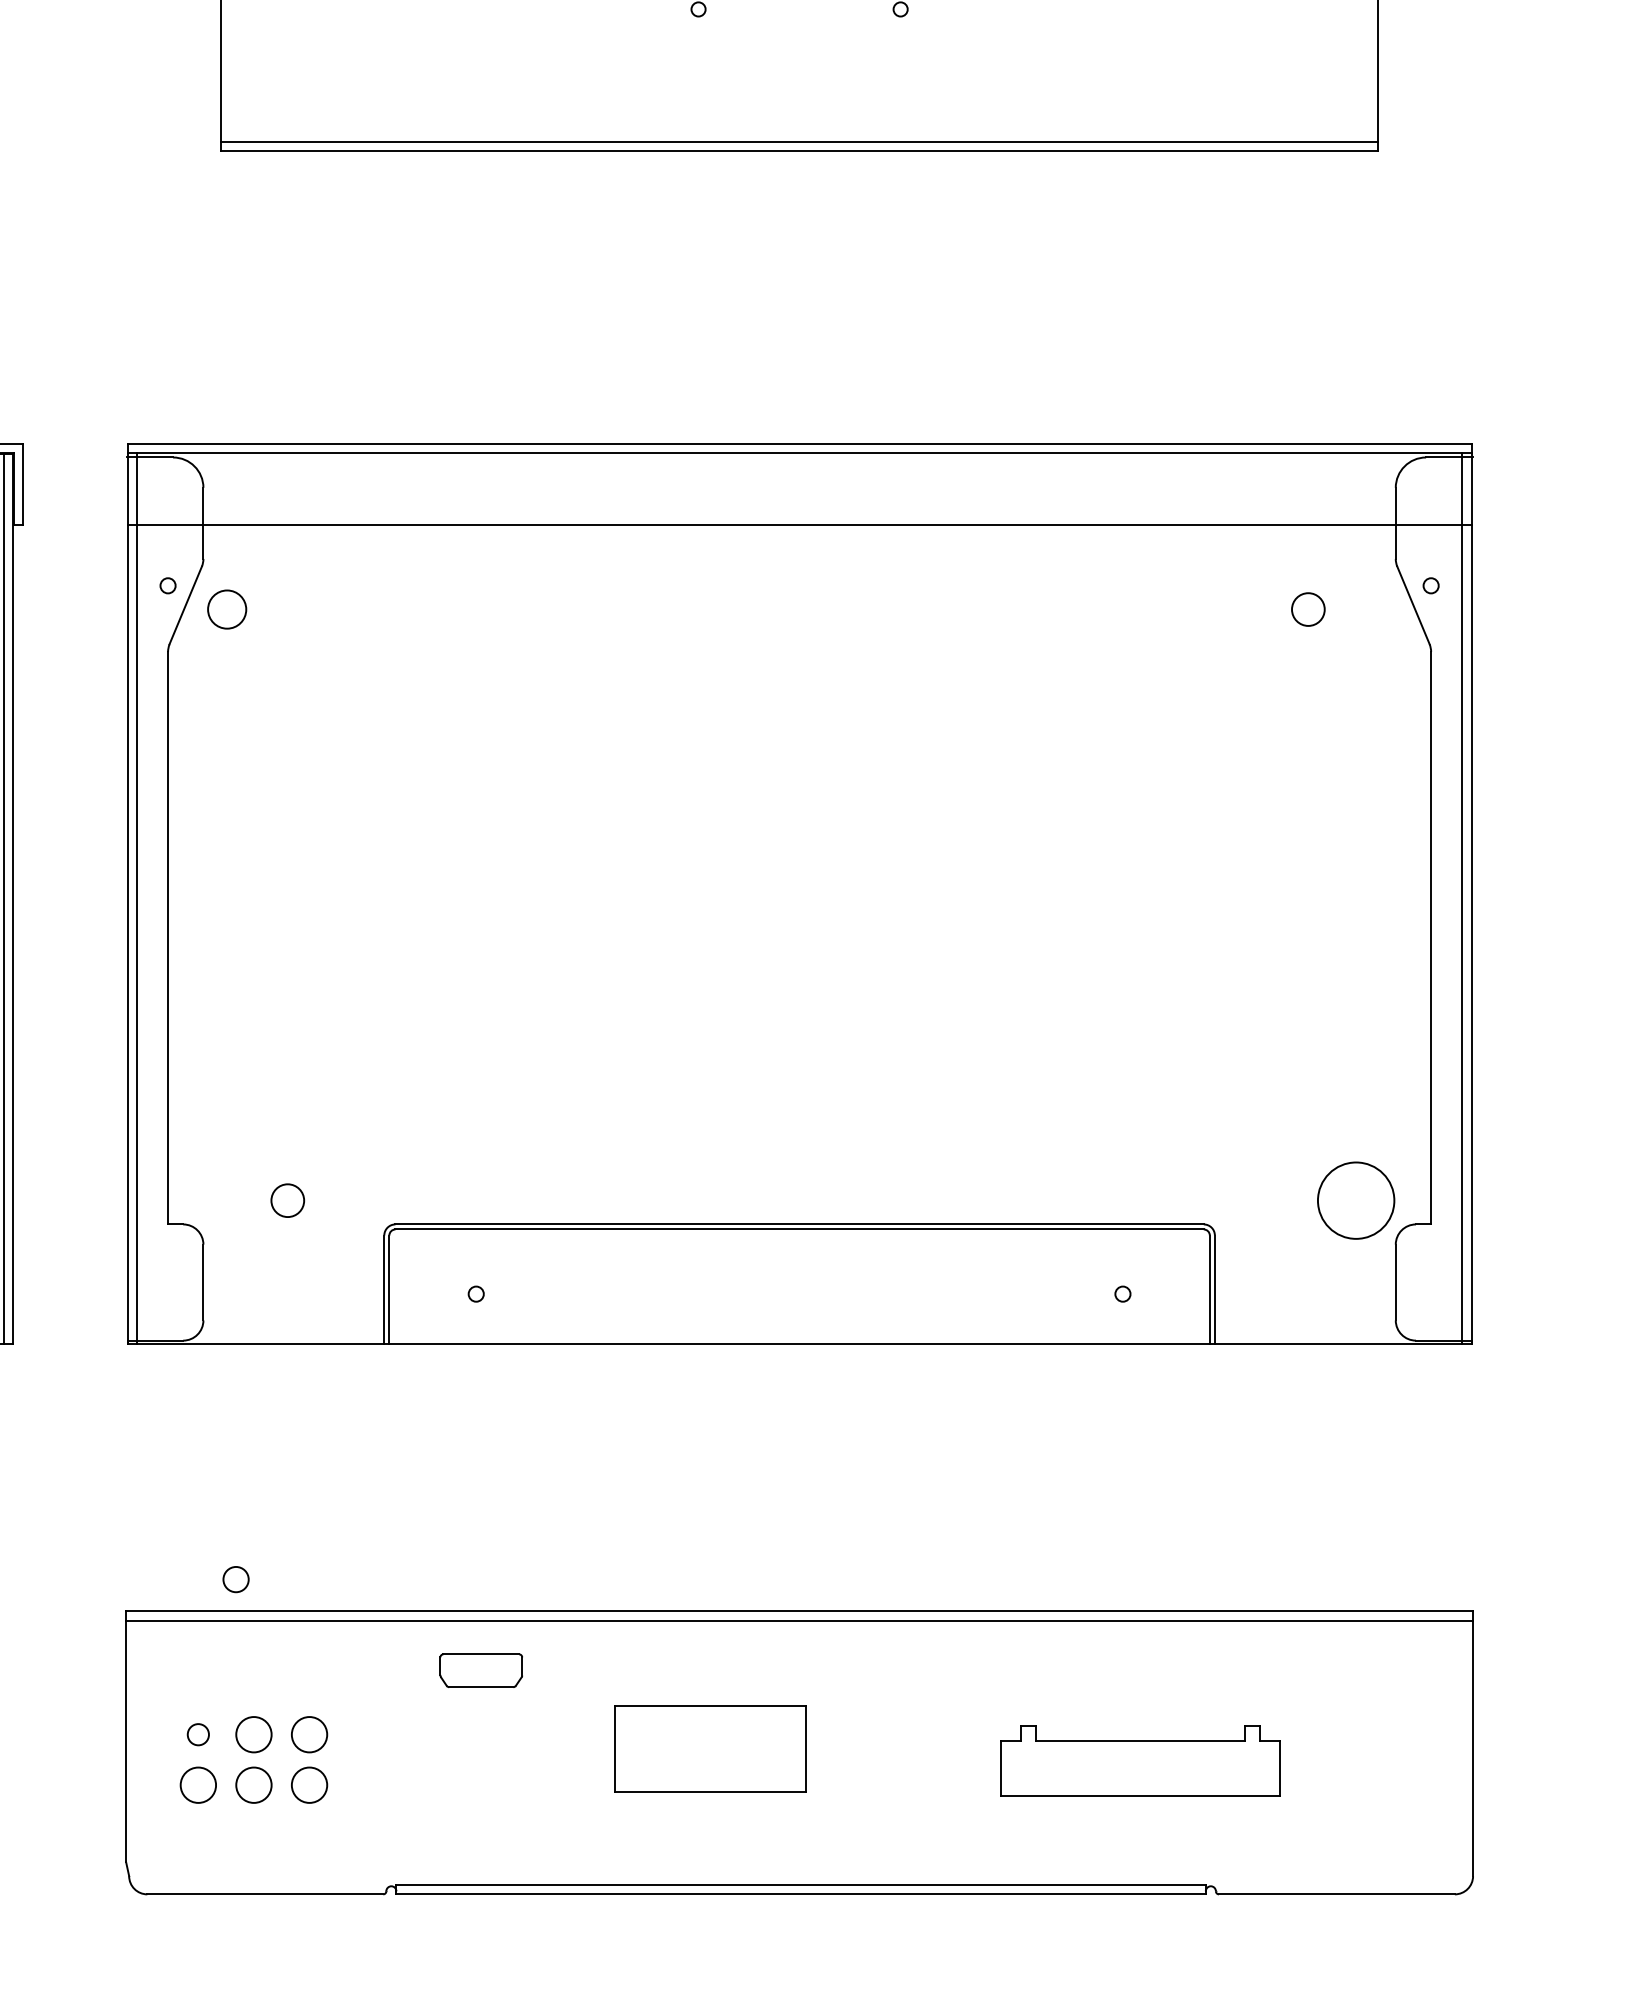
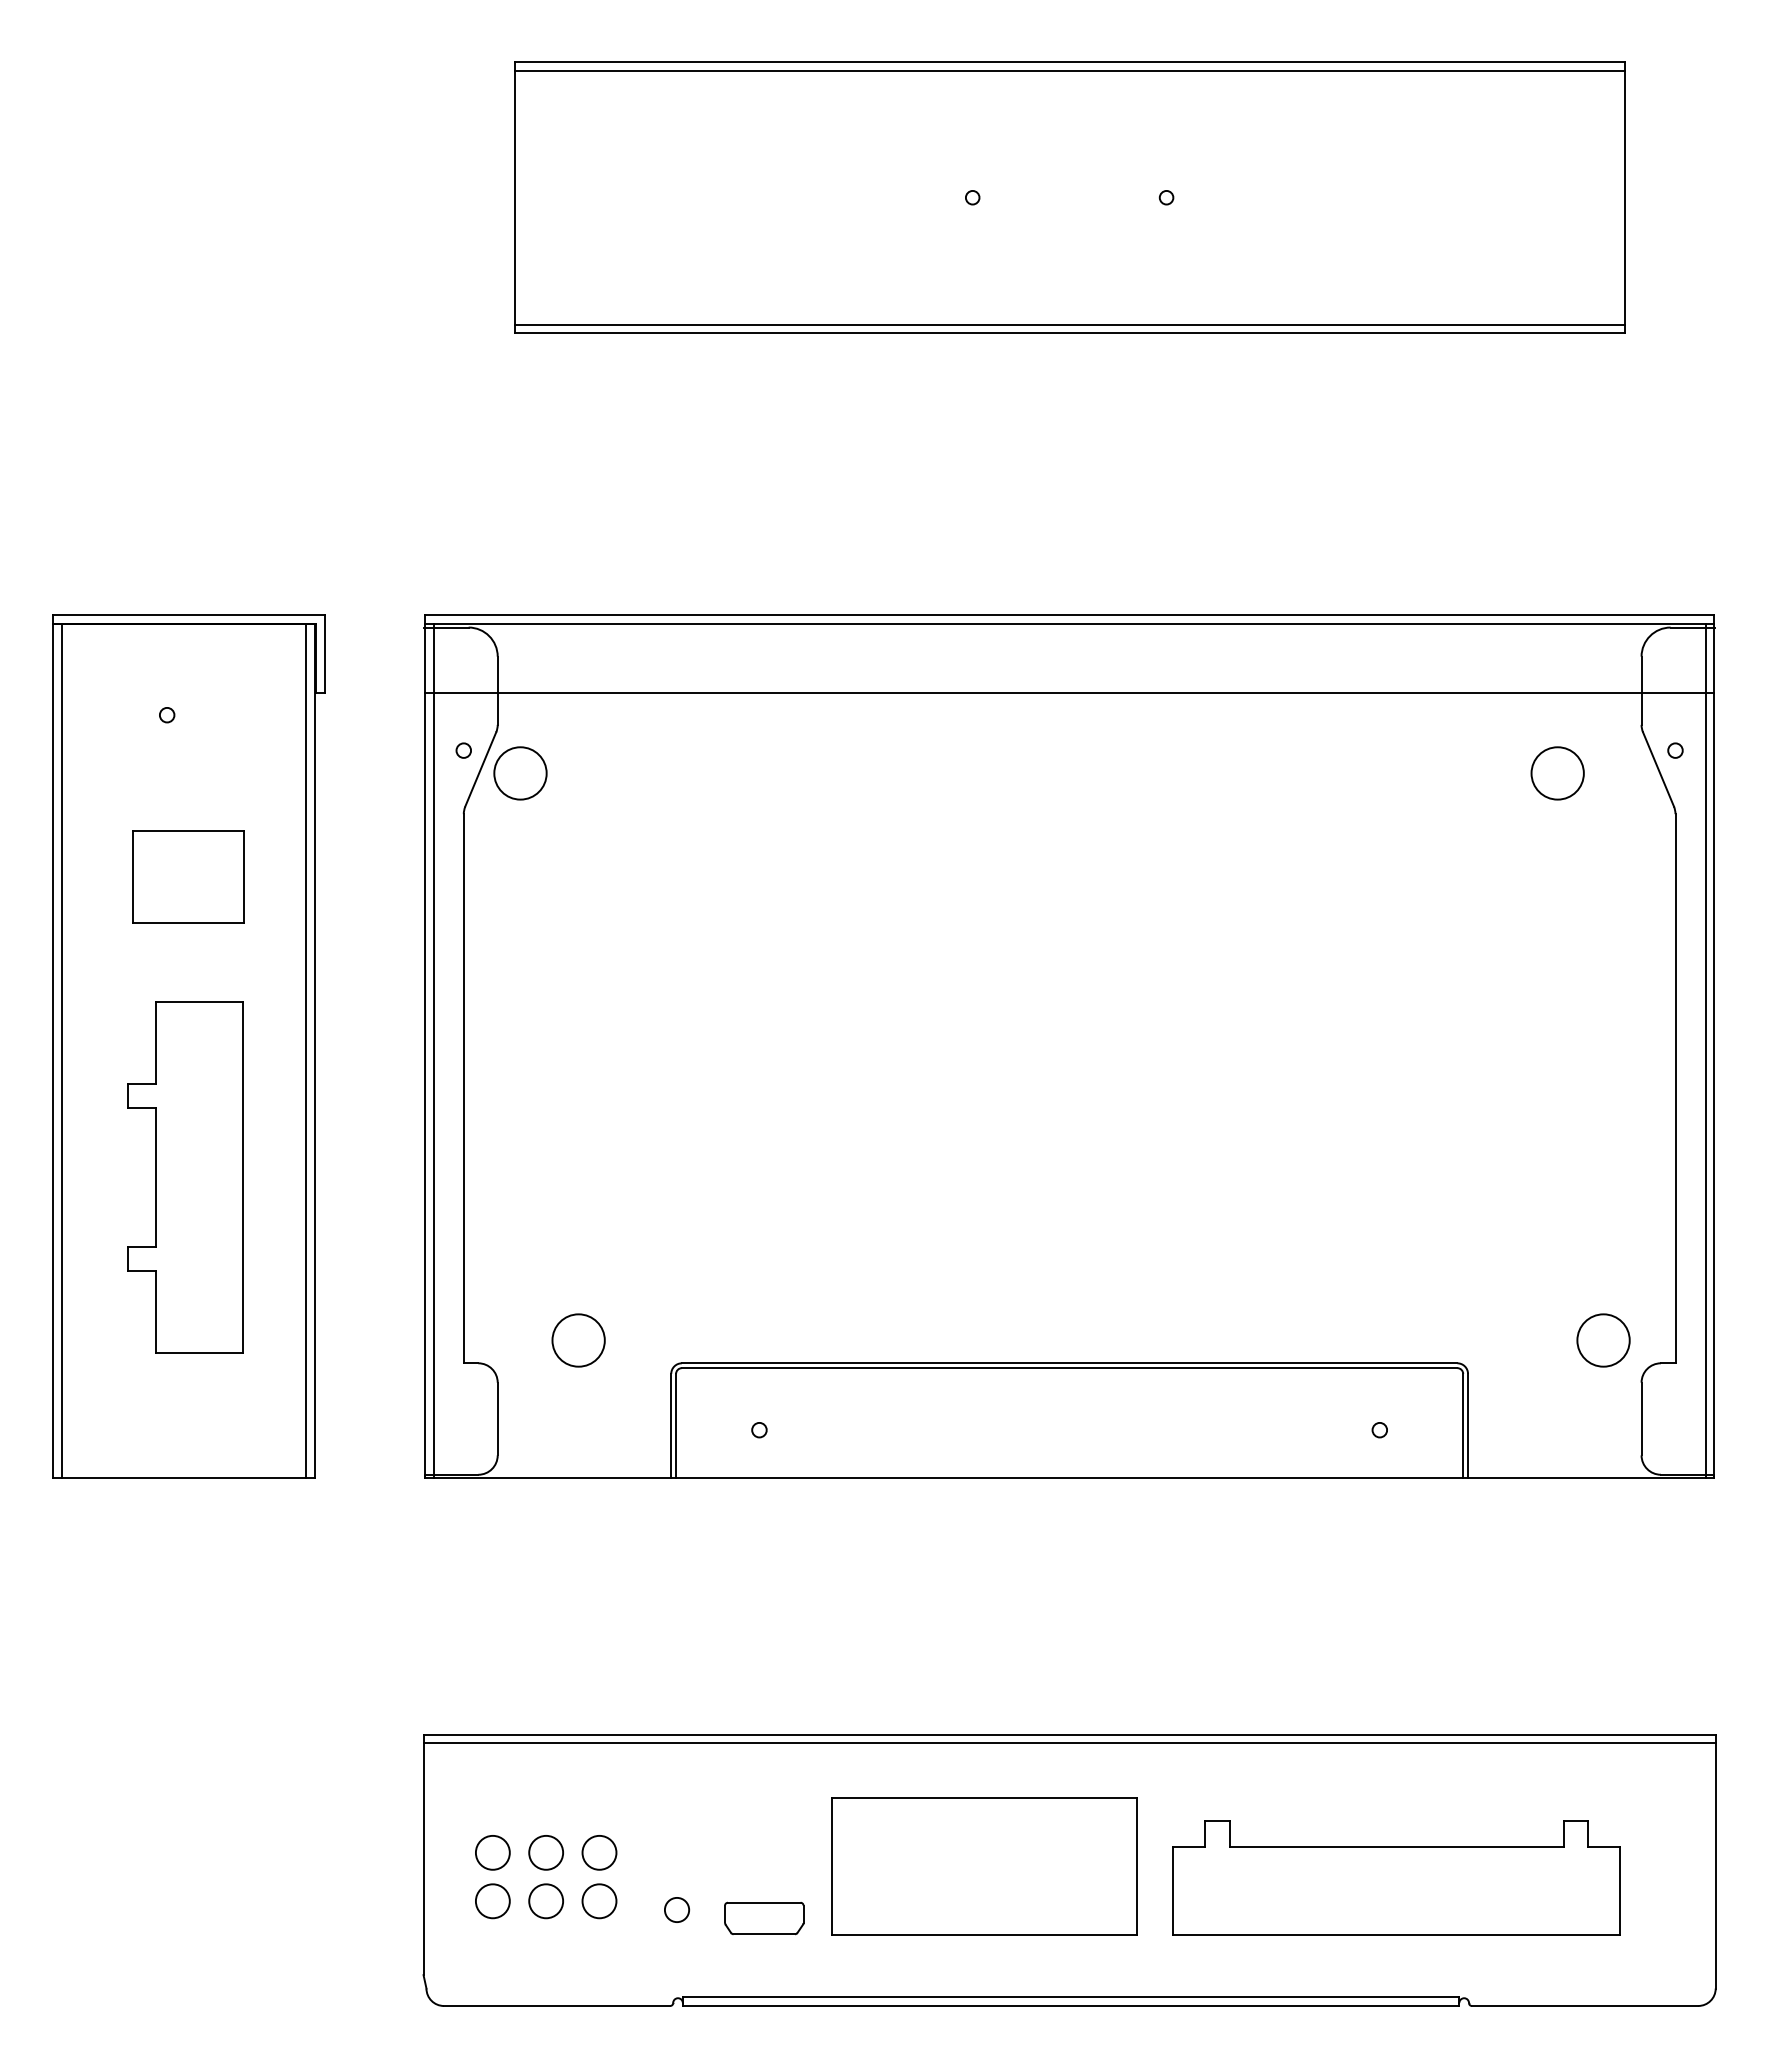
circle: (227, 609) -> (520, 773), size x1.43
circle: (1308, 609) -> (1557, 773), size x1.67
circle: (287, 1200) -> (578, 1340), size x1.67
circle: (1356, 1200) -> (1603, 1340), size x0.71
circle: (236, 1579) -> (677, 1909), moved
part: (481, 1670) -> (764, 1918), moved
circle: (197, 1734) -> (492, 1852), size x1.67
part: (710, 1748) -> (984, 1866), size x1.67
part: (1140, 1760) -> (1396, 1877), size x1.67

